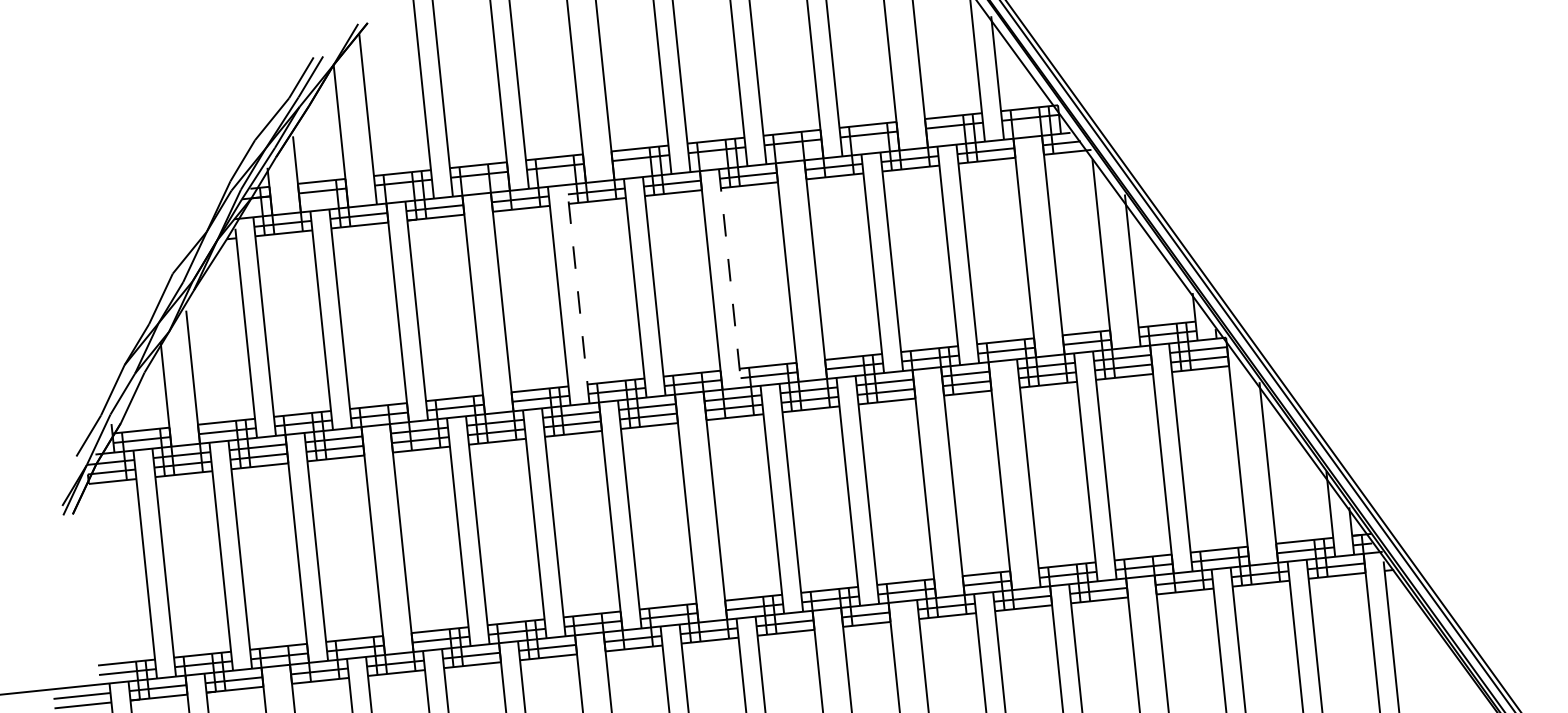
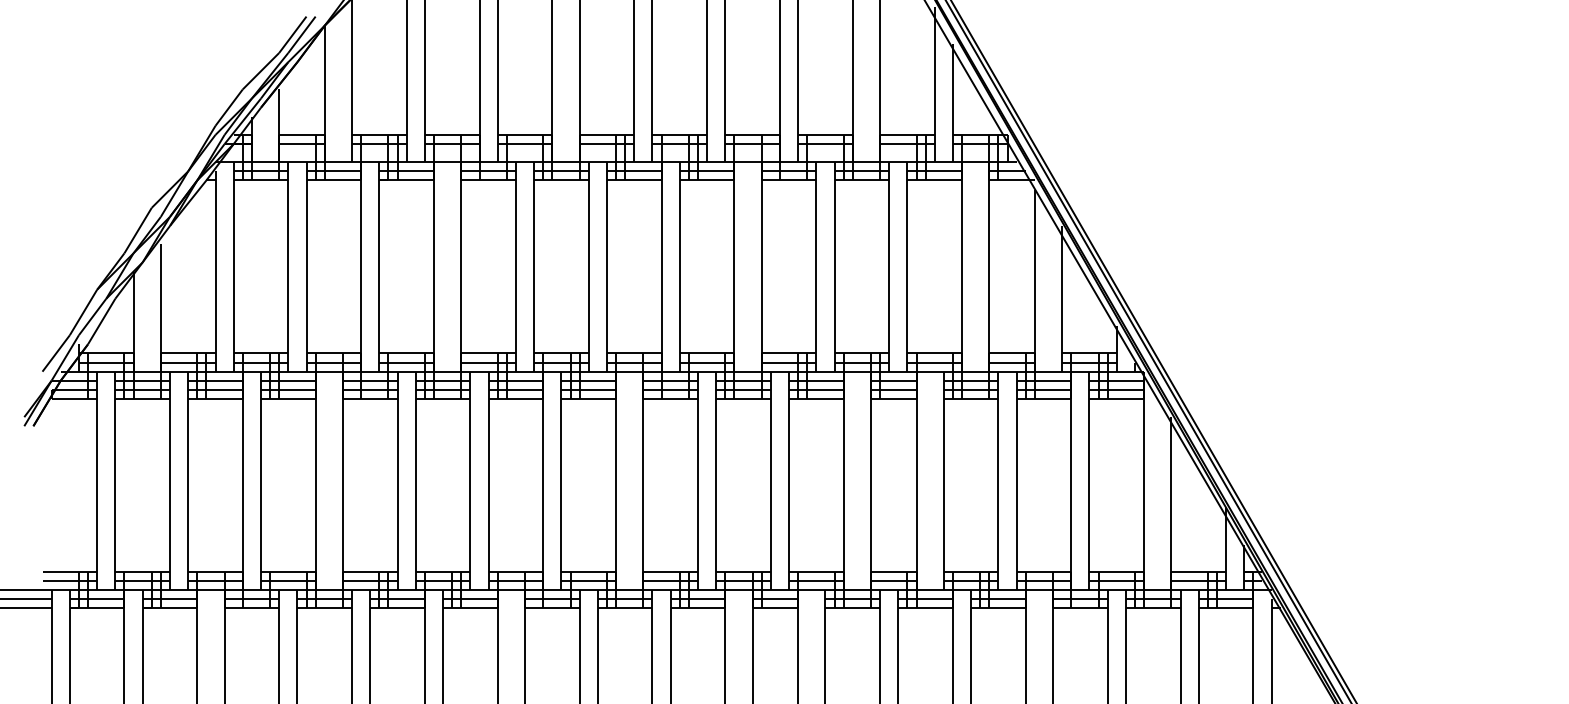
line: (729, 277) -> (679, 266), dashed -> solid
line: (578, 293) -> (534, 266), dashed -> solid

